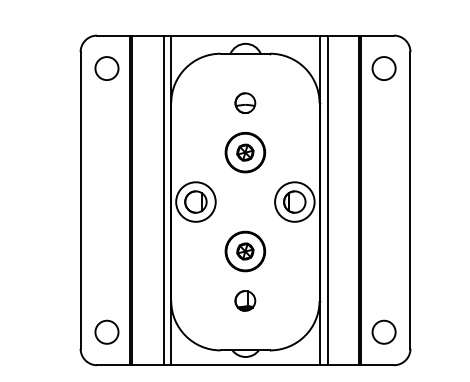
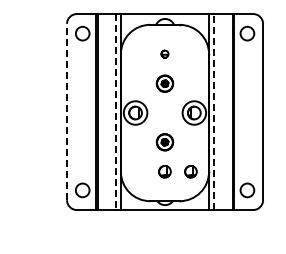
part: (244, 101) -> (164, 53), size x0.6
part: (244, 152) -> (164, 83), size x0.7
line: (81, 199) -> (67, 111), solid -> dashed
line: (163, 201) -> (116, 112), solid -> dashed
line: (327, 201) -> (213, 112), solid -> dashed
part: (244, 249) -> (164, 141), size x0.7
part: (288, 300) -> (190, 171), added

